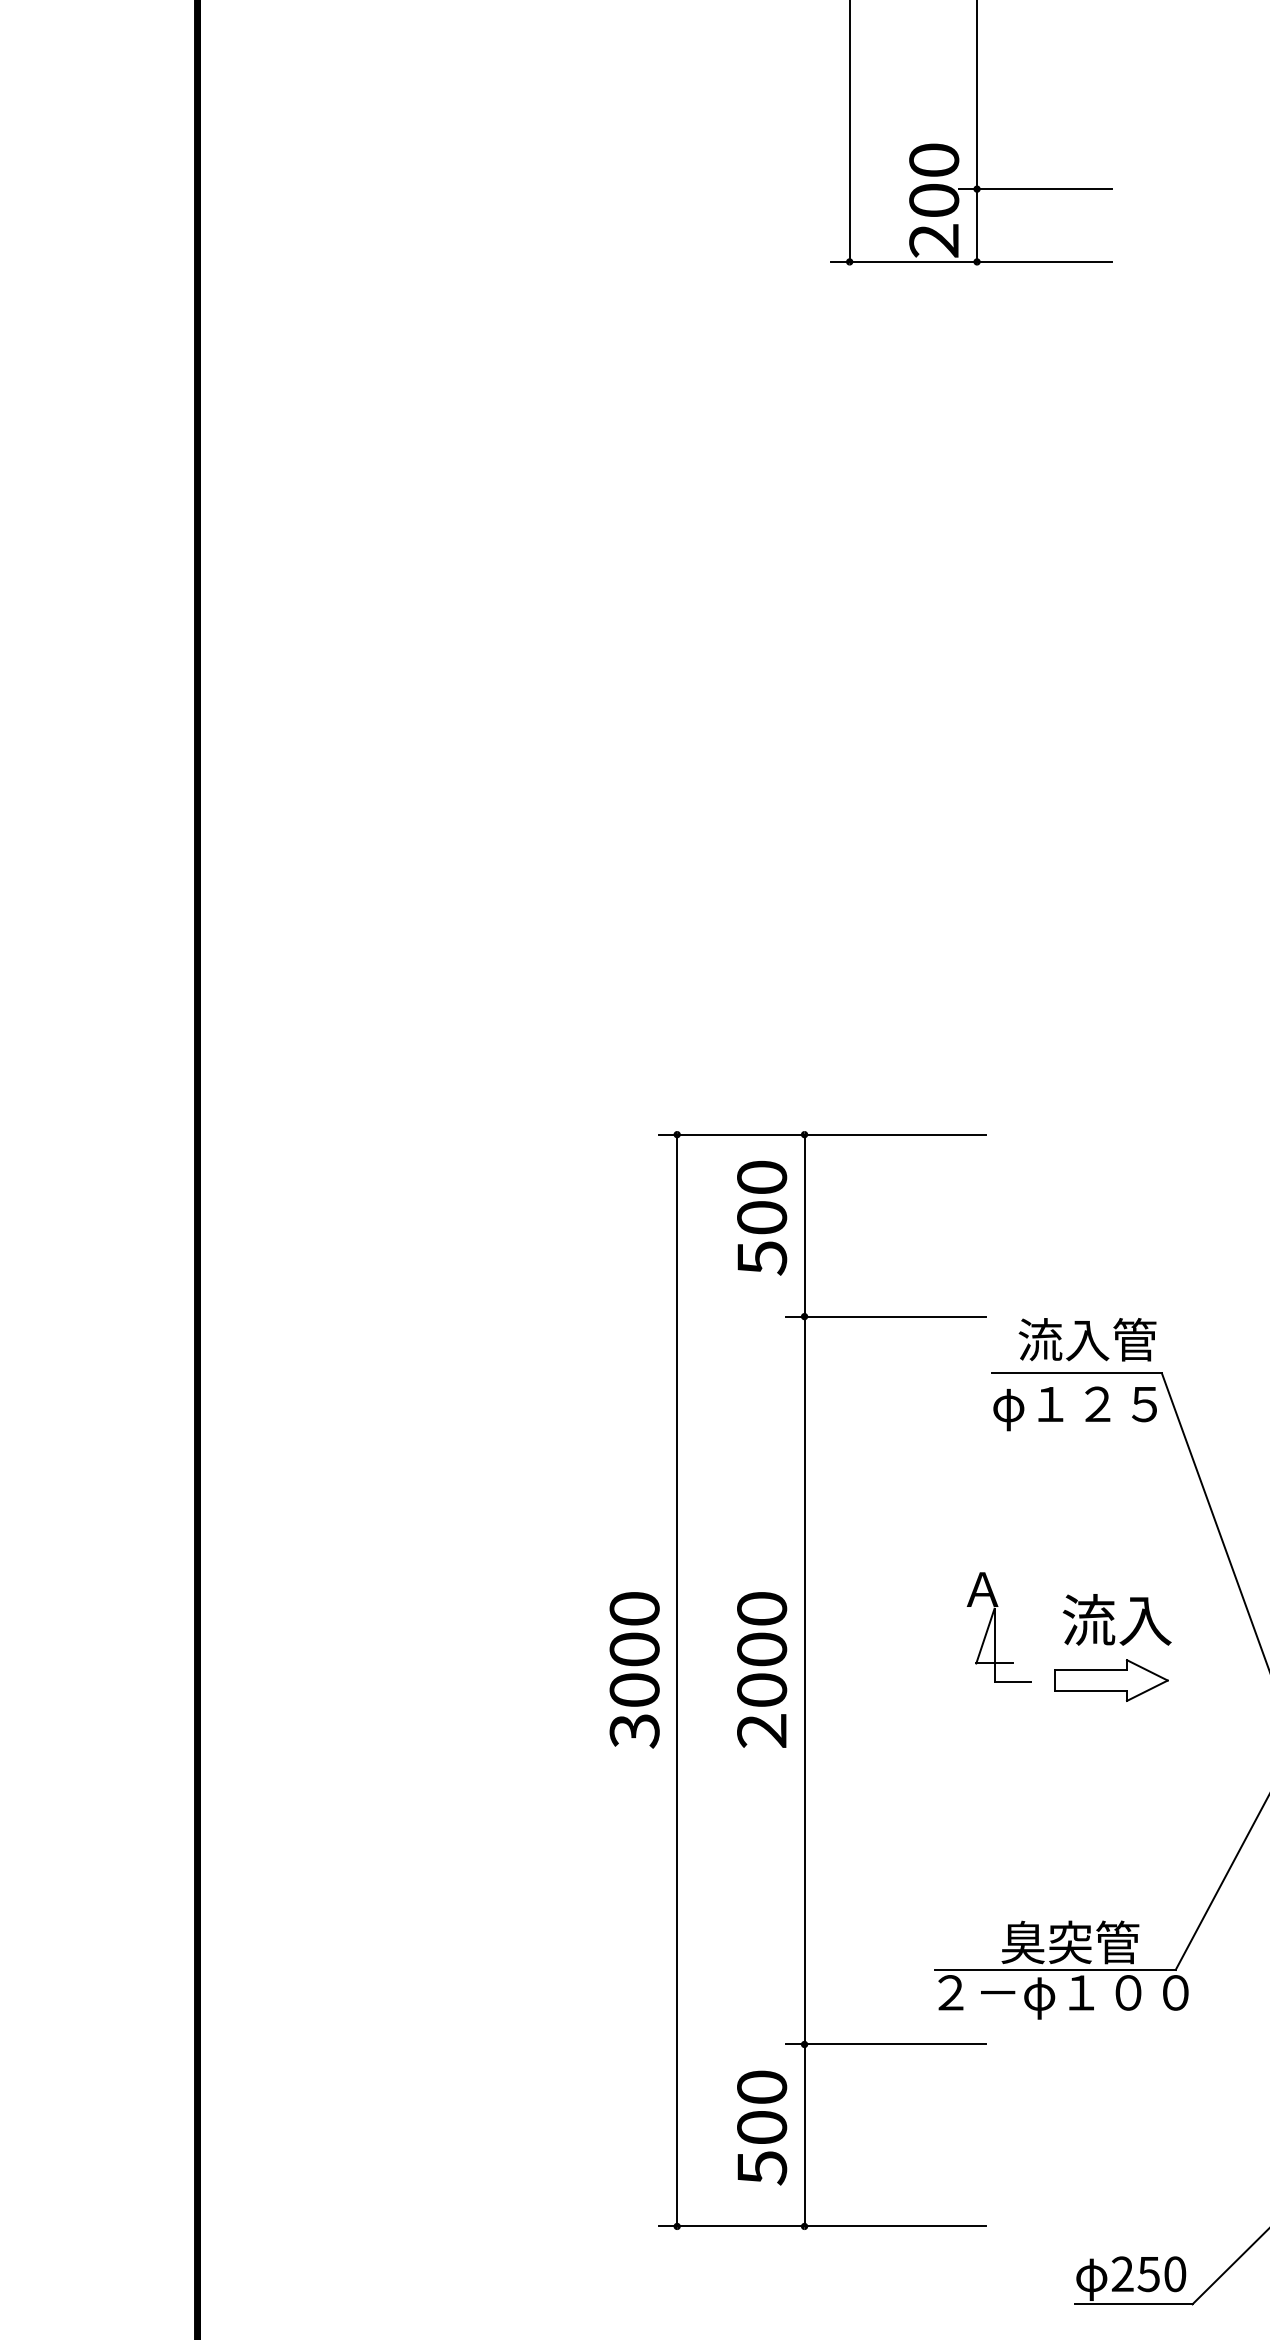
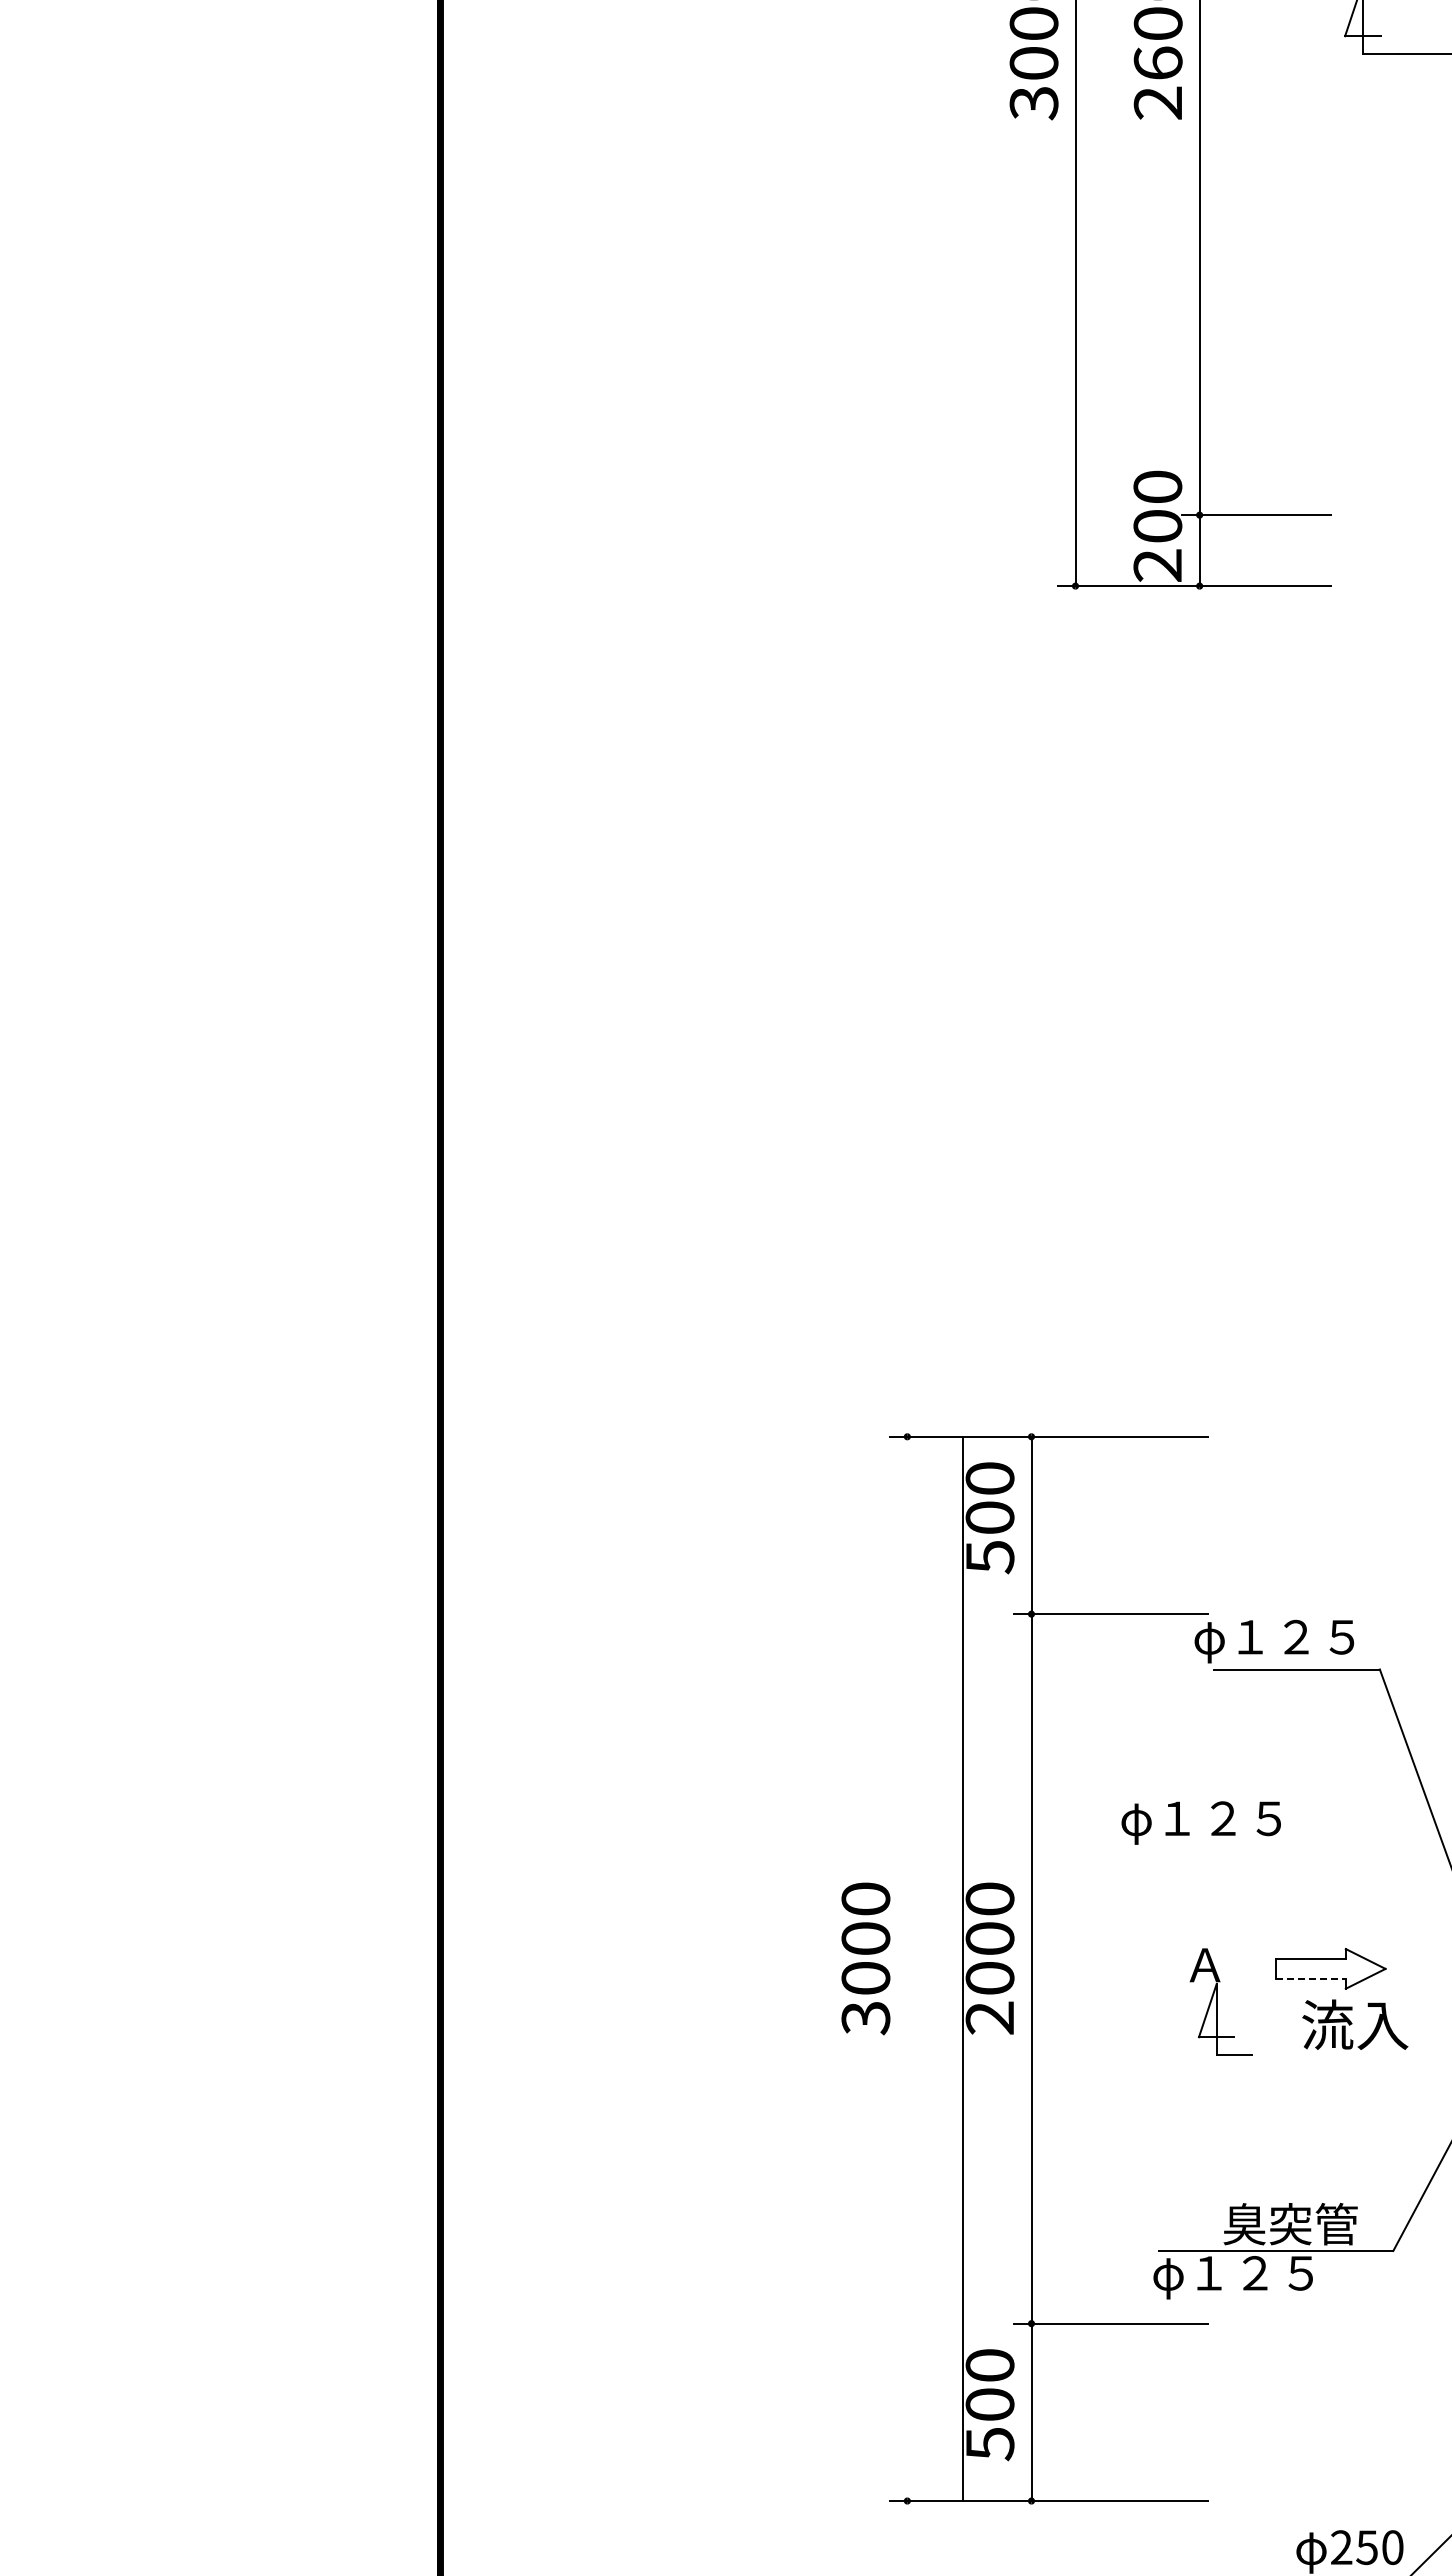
text: (1064, 1342) -> (1284, 1639), 流入管 -> φ１２５
text: (1074, 1408) -> (1200, 1822), moved
text: (1117, 1619) -> (1355, 2024), moved
part: (998, 1626) -> (1220, 2001), moved
line: (677, 1680) -> (963, 1968), moved
line: (1090, 1690) -> (1310, 1978), solid -> dashed
text: (1058, 1997) -> (1279, 2277), ２－φ１００ -> φ１２５

